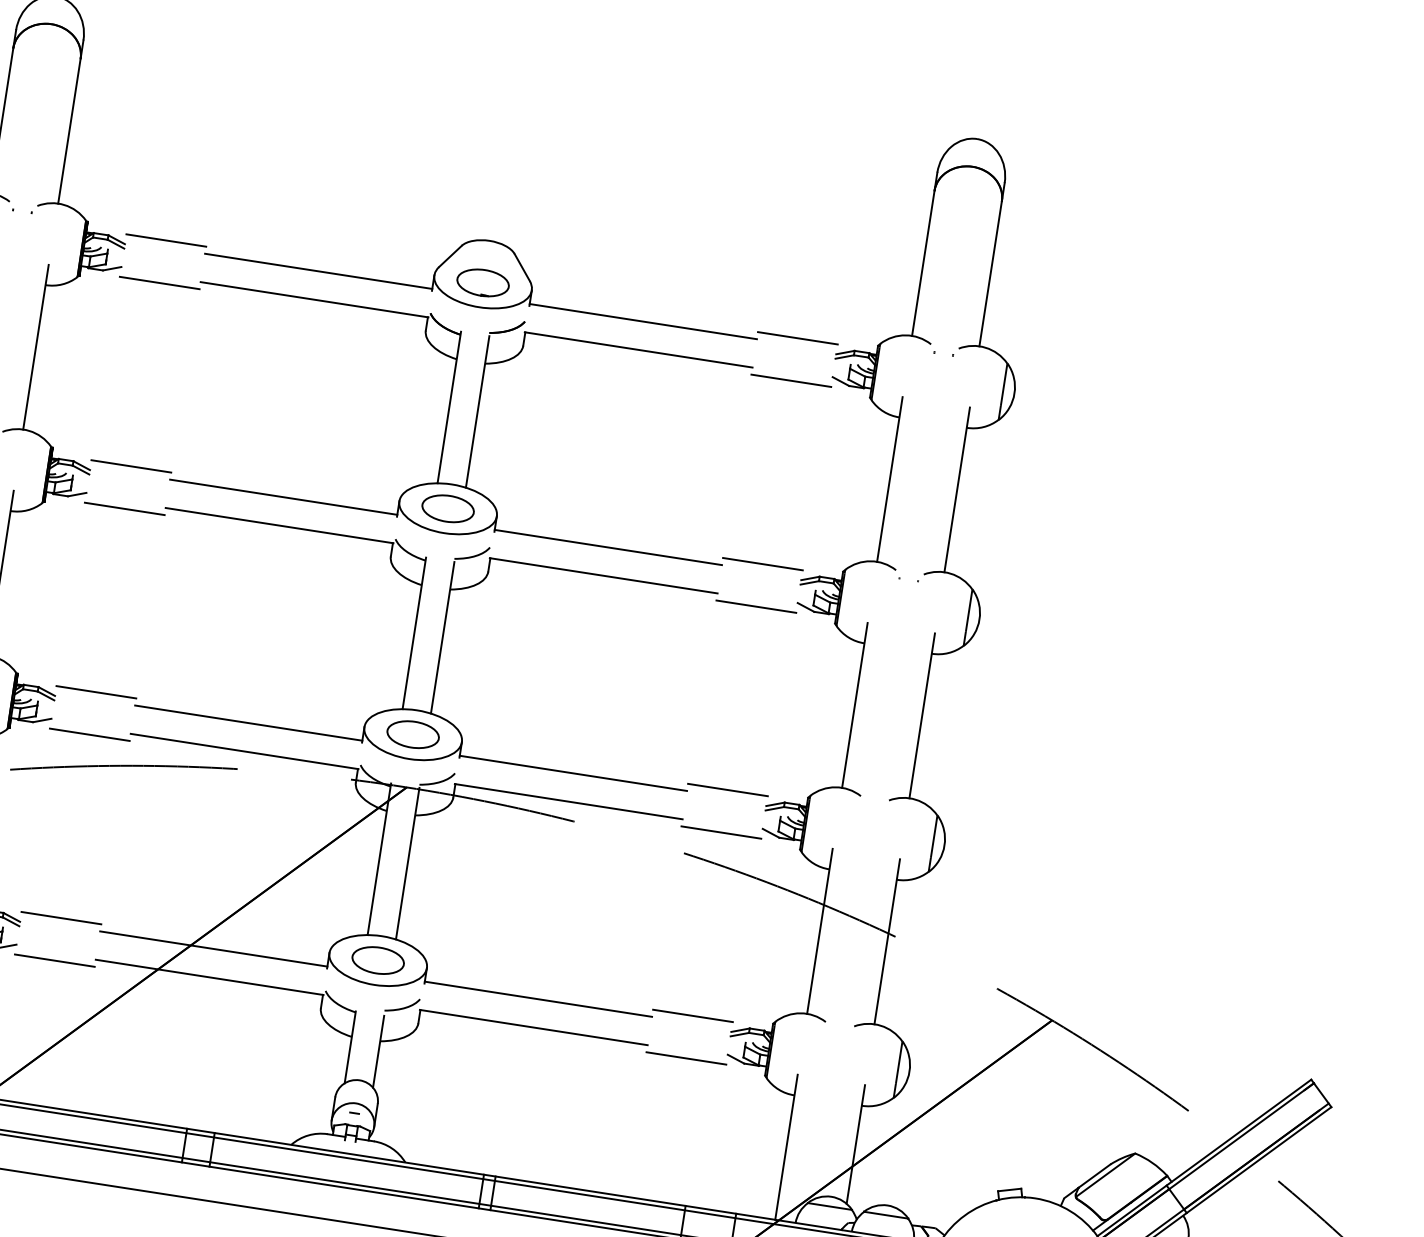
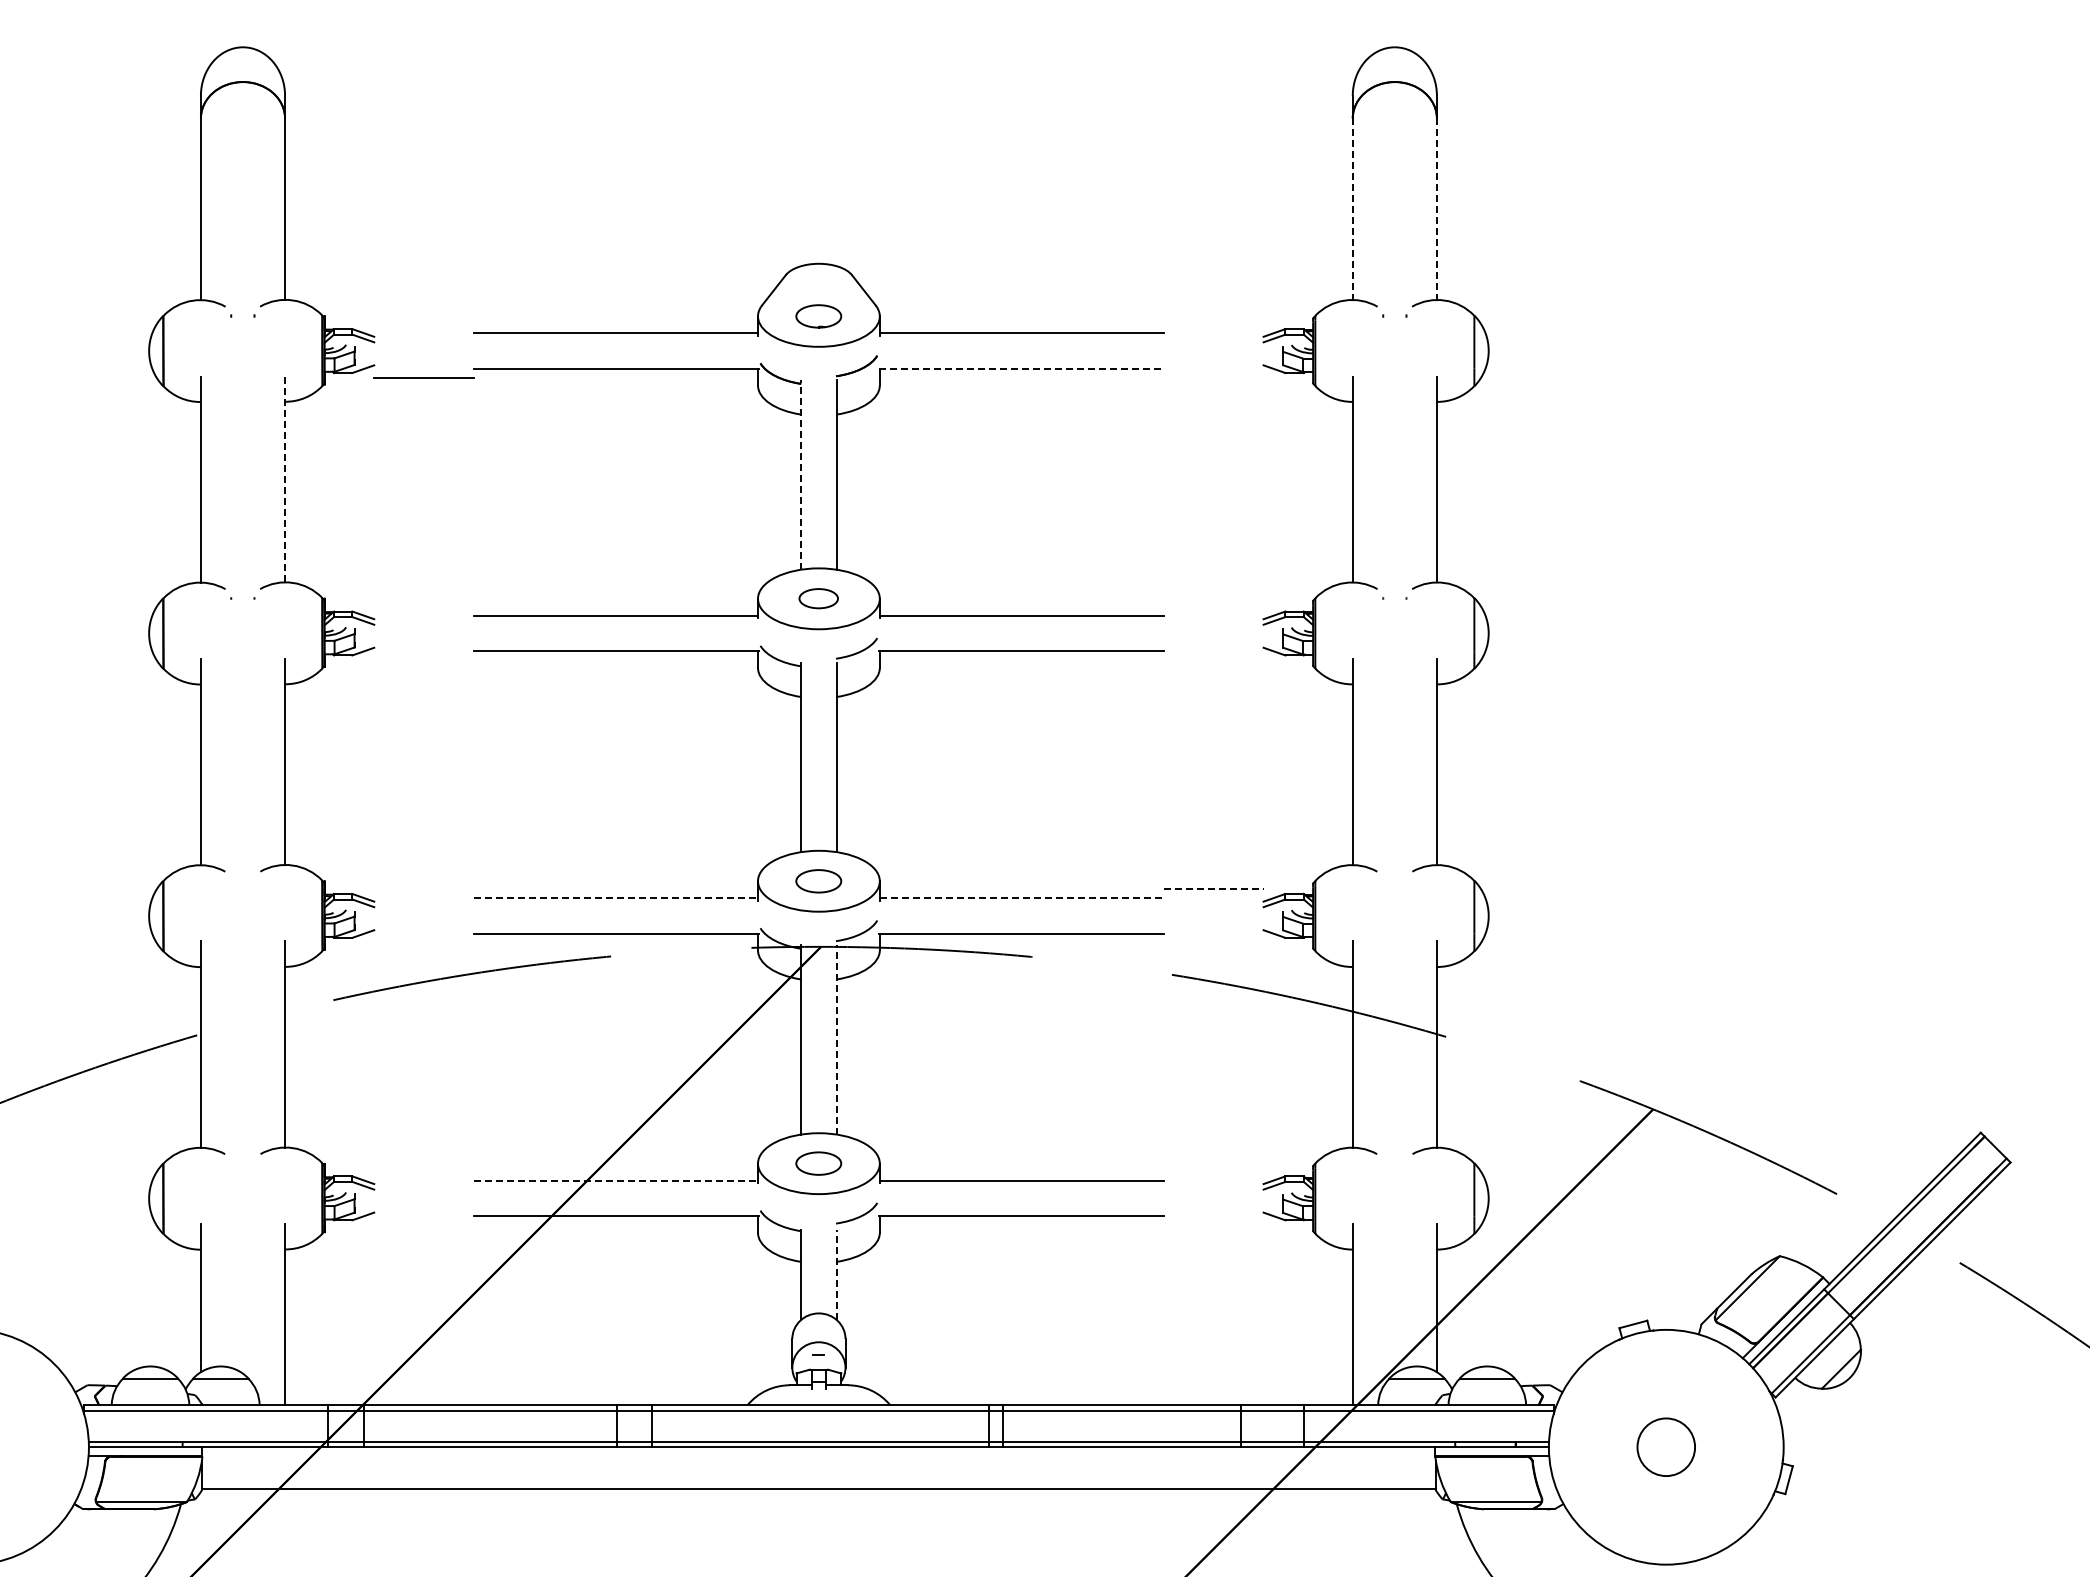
line: (165, 240) -> (423, 324), removed
line: (923, 263) -> (1352, 209), solid -> dashed
line: (990, 273) -> (1436, 209), solid -> dashed
part: (482, 282) -> (818, 316), size x0.7
line: (797, 338) -> (1213, 324), removed
line: (36, 347) -> (285, 479), solid -> dashed
line: (639, 349) -> (1022, 368), solid -> dashed
line: (791, 380) -> (1213, 377), removed
line: (449, 407) -> (801, 474), solid -> dashed
line: (130, 465) -> (423, 606), removed
part: (447, 508) -> (818, 598), size x0.6
line: (124, 509) -> (423, 660), removed
line: (762, 563) -> (1213, 606), removed
line: (756, 606) -> (1213, 660), removed
line: (95, 692) -> (423, 889), removed
line: (249, 723) -> (616, 898), solid -> dashed
line: (89, 734) -> (423, 942), removed
part: (412, 734) -> (818, 881), size x0.7
line: (573, 773) -> (1022, 898), solid -> dashed
line: (727, 790) -> (1213, 889), solid -> dashed
line: (721, 832) -> (1213, 942), removed
line: (407, 863) -> (836, 1039), solid -> dashed
line: (60, 917) -> (423, 1171), removed
line: (214, 948) -> (616, 1180), solid -> dashed
line: (54, 960) -> (423, 1224), removed
part: (377, 960) -> (818, 1163), size x0.7
line: (692, 1015) -> (1213, 1171), removed
line: (378, 1052) -> (836, 1275), solid -> dashed
line: (686, 1058) -> (1213, 1224), removed

